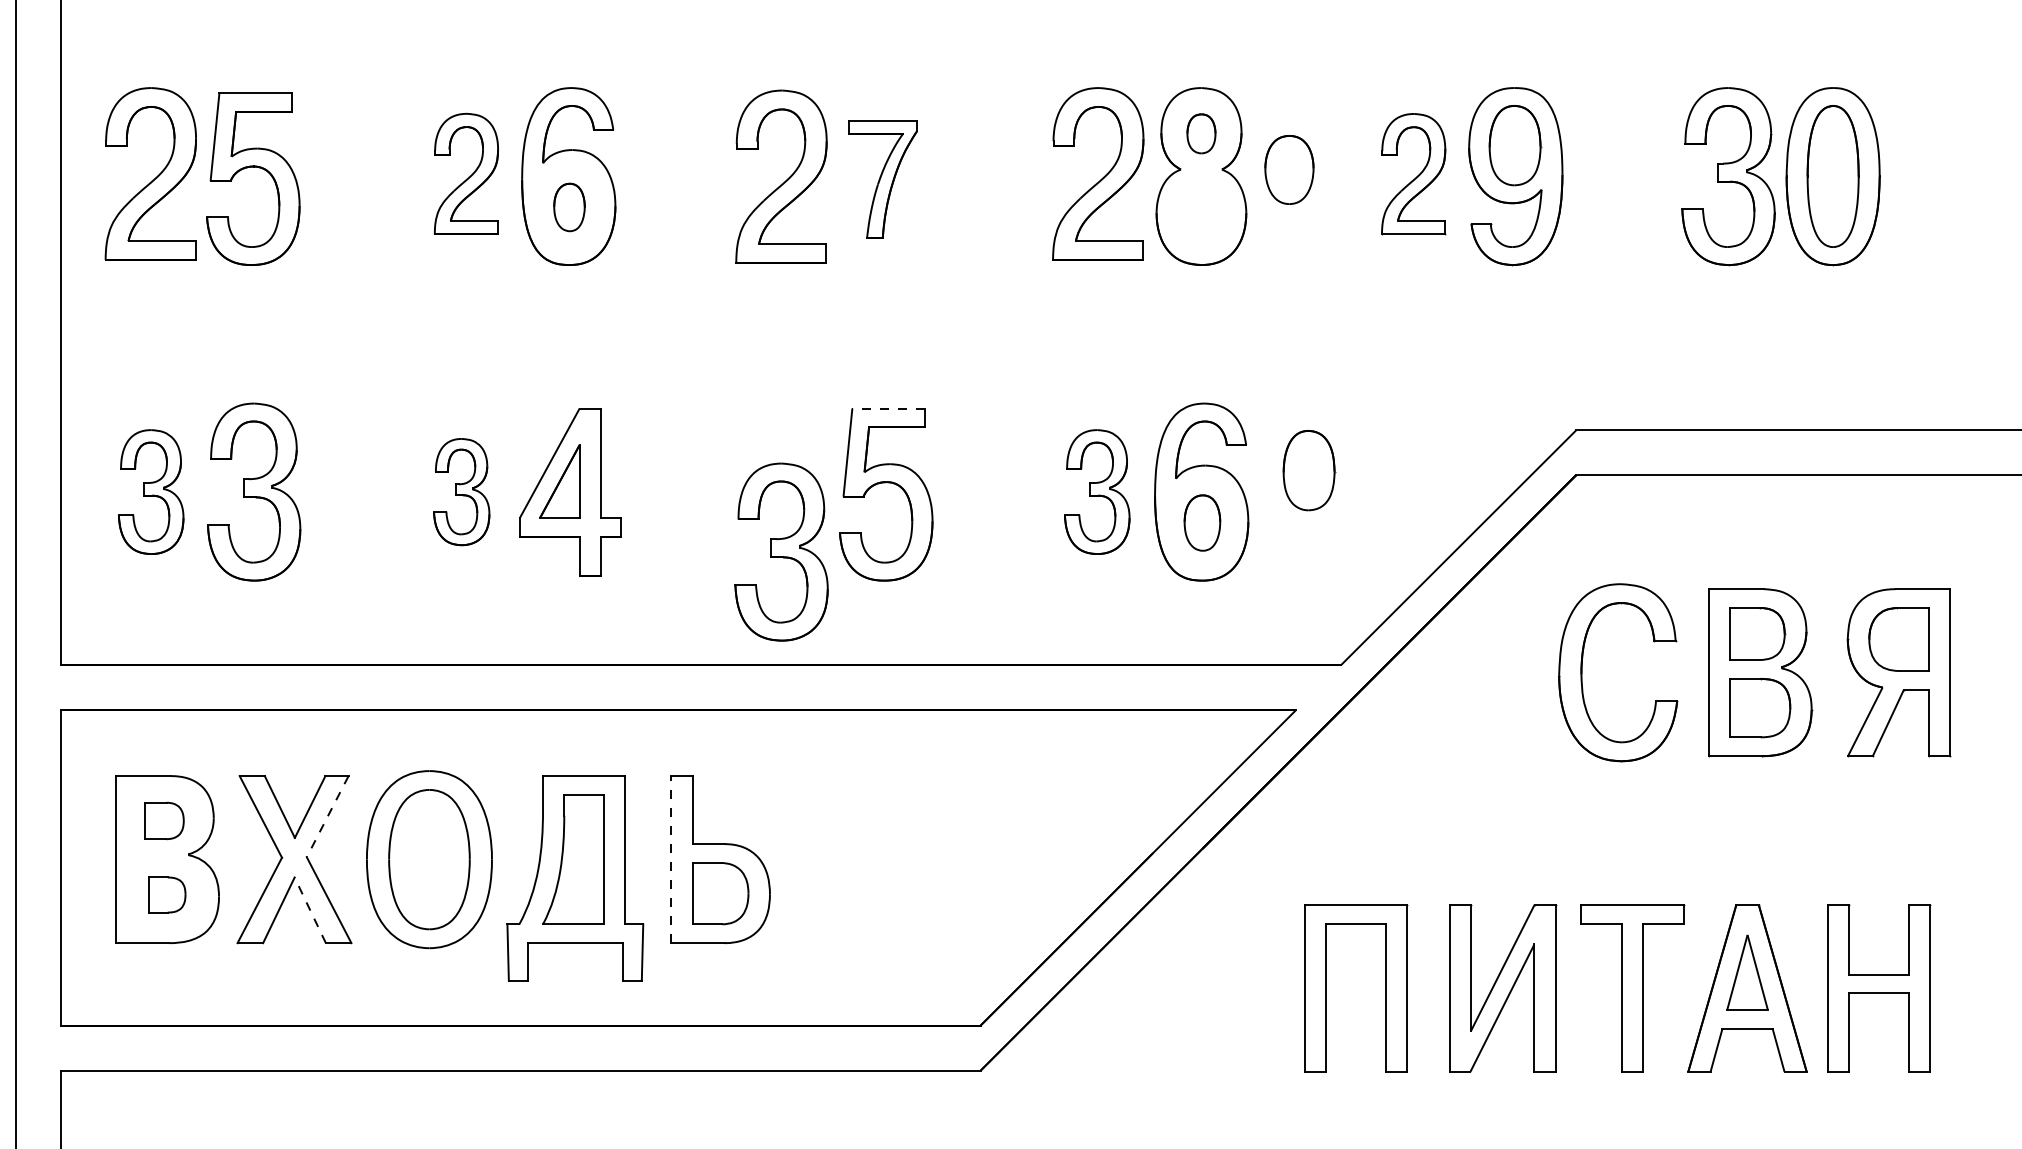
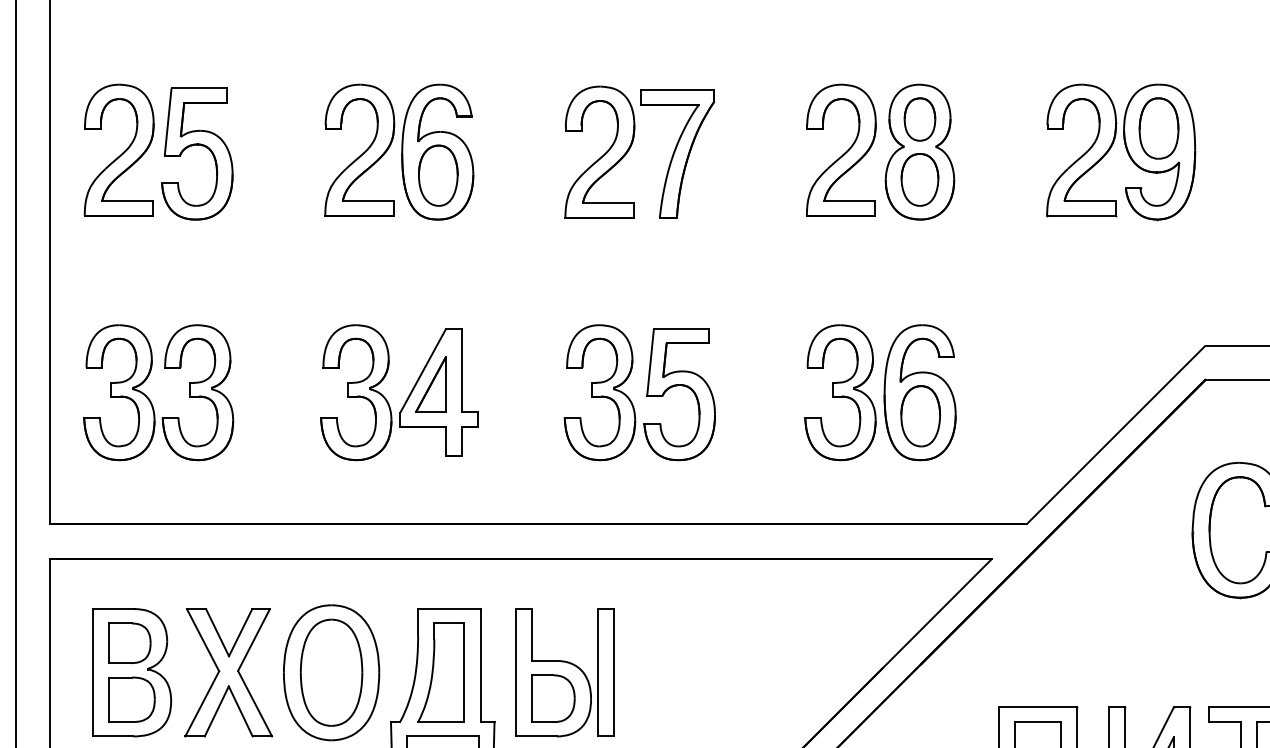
part: (1201, 133) -> (920, 119), size x1.43
part: (1289, 169) -> (920, 179), moved
part: (466, 173) -> (359, 149), size x1.43
part: (1413, 174) -> (1081, 150), size x1.43
part: (883, 179) -> (677, 154), size x1.43
part: (569, 207) -> (438, 175), size x1.67
line: (888, 408) -> (681, 328), dashed -> solid
part: (1309, 470) -> (1002, 376), removed
part: (151, 491) -> (119, 392), size x1.43
part: (461, 491) -> (355, 392), size x1.67
part: (1097, 491) -> (840, 392), size x1.43
part: (1202, 522) -> (920, 415), size x1.43
part: (781, 551) -> (599, 392), moved
line: (327, 816) -> (253, 639), dashed -> solid
part: (164, 820) -> (129, 642), size x1.43
line: (671, 859) -> (516, 672), dashed -> solid
part: (789, 859) -> (605, 672), added
part: (167, 894) -> (131, 699), size x1.67
line: (310, 909) -> (240, 710), dashed -> solid

